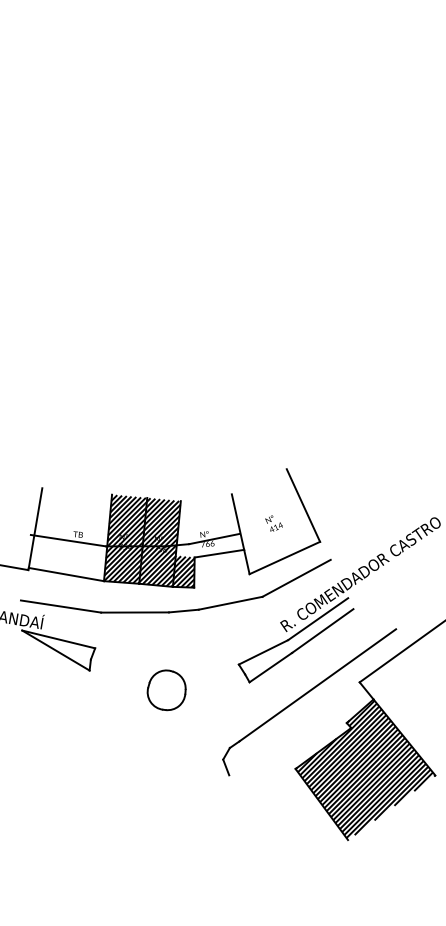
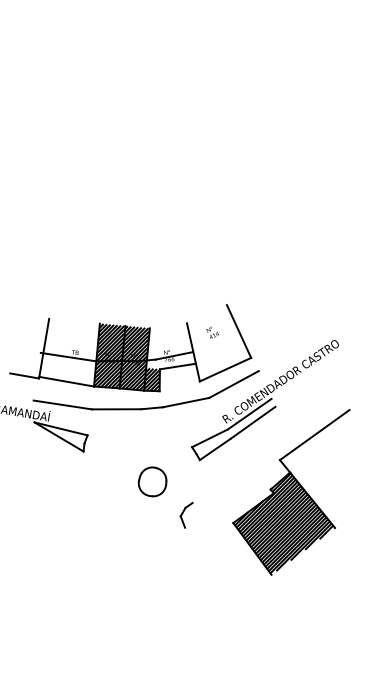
text: (273, 523) -> (212, 332), moved
line: (317, 685) -> (249, 462), removed
part: (166, 689) -> (152, 481), moved

